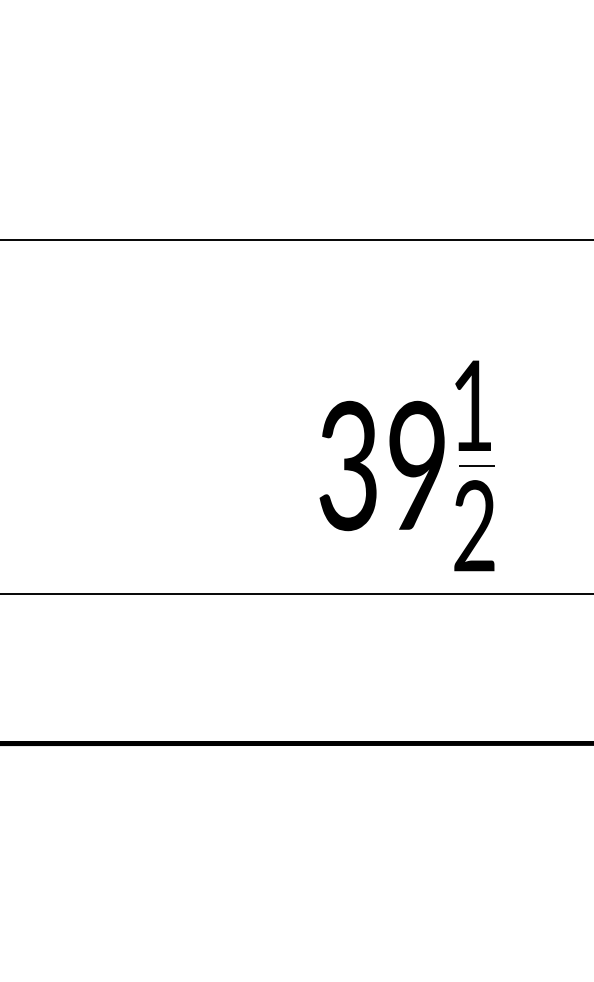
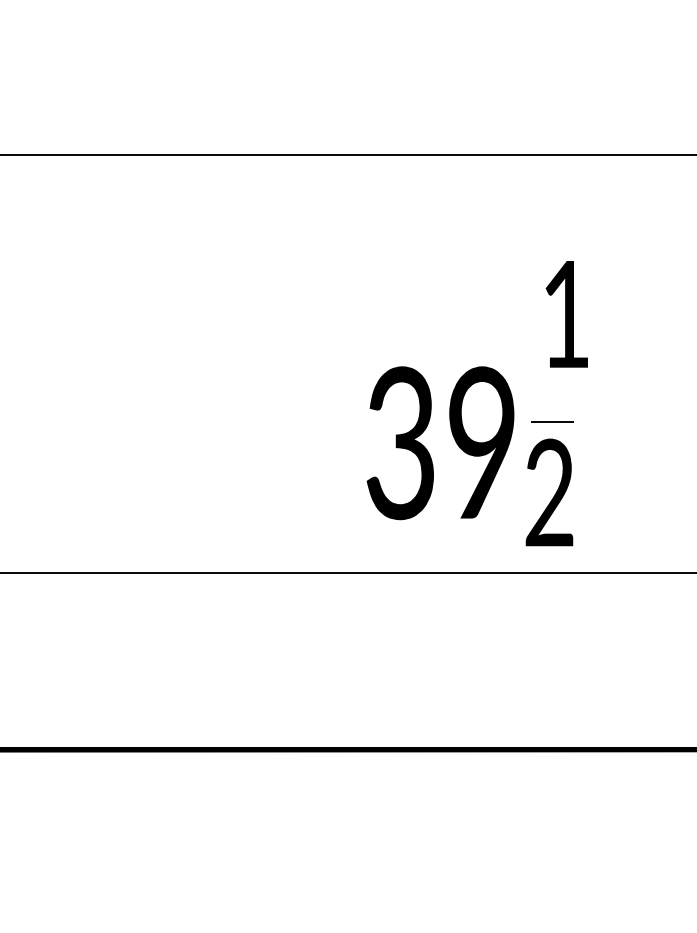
text: (472, 405) -> (566, 313), moved
text: (381, 465) -> (439, 442), moved

